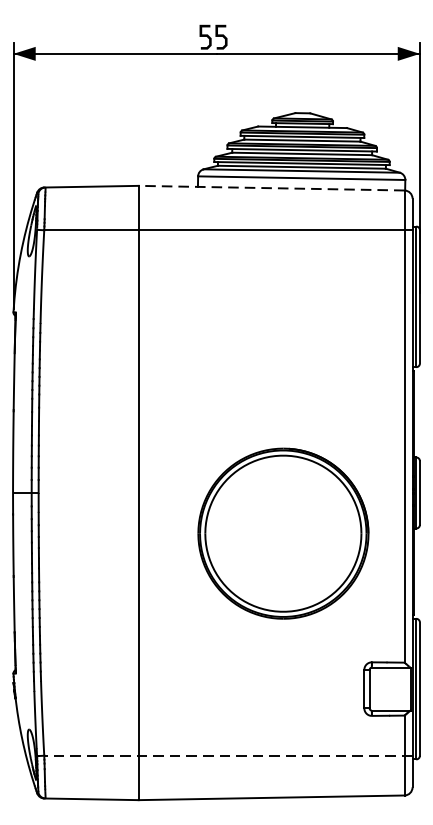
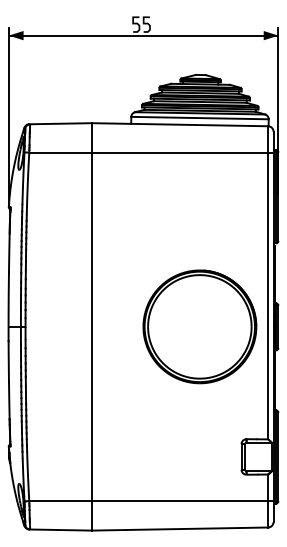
line: (270, 187) -> (179, 124), dashed -> solid
part: (282, 533) -> (199, 326), moved
line: (227, 756) -> (150, 501), dashed -> solid

